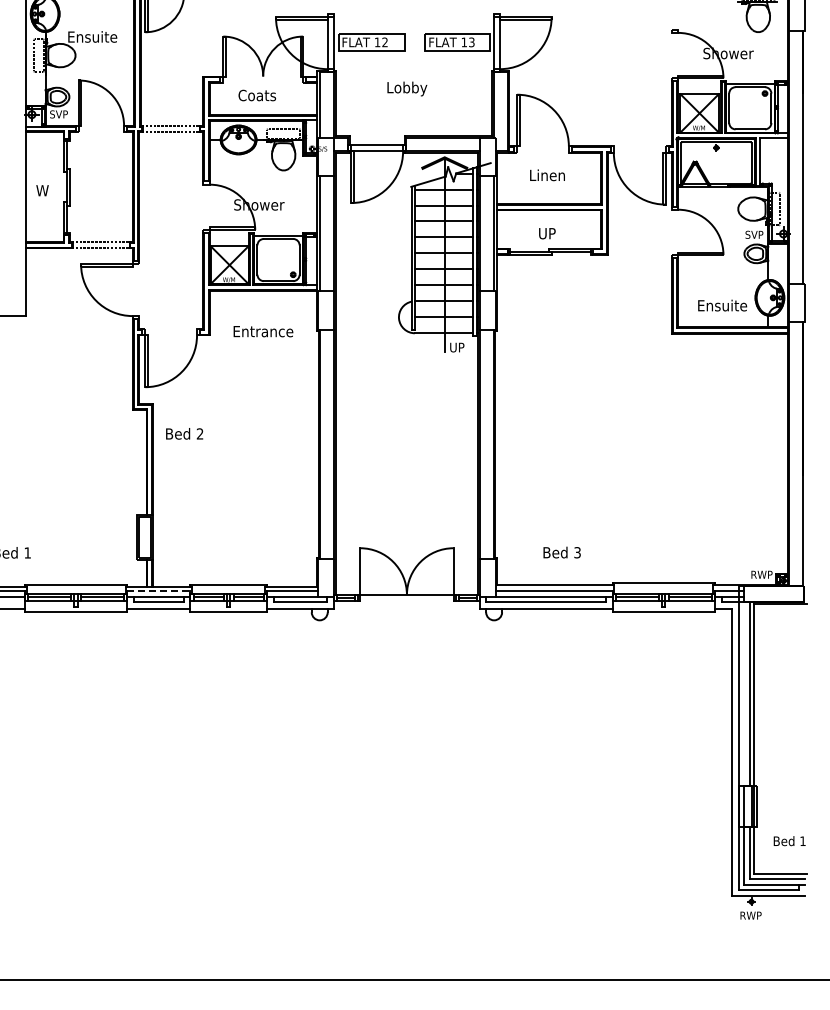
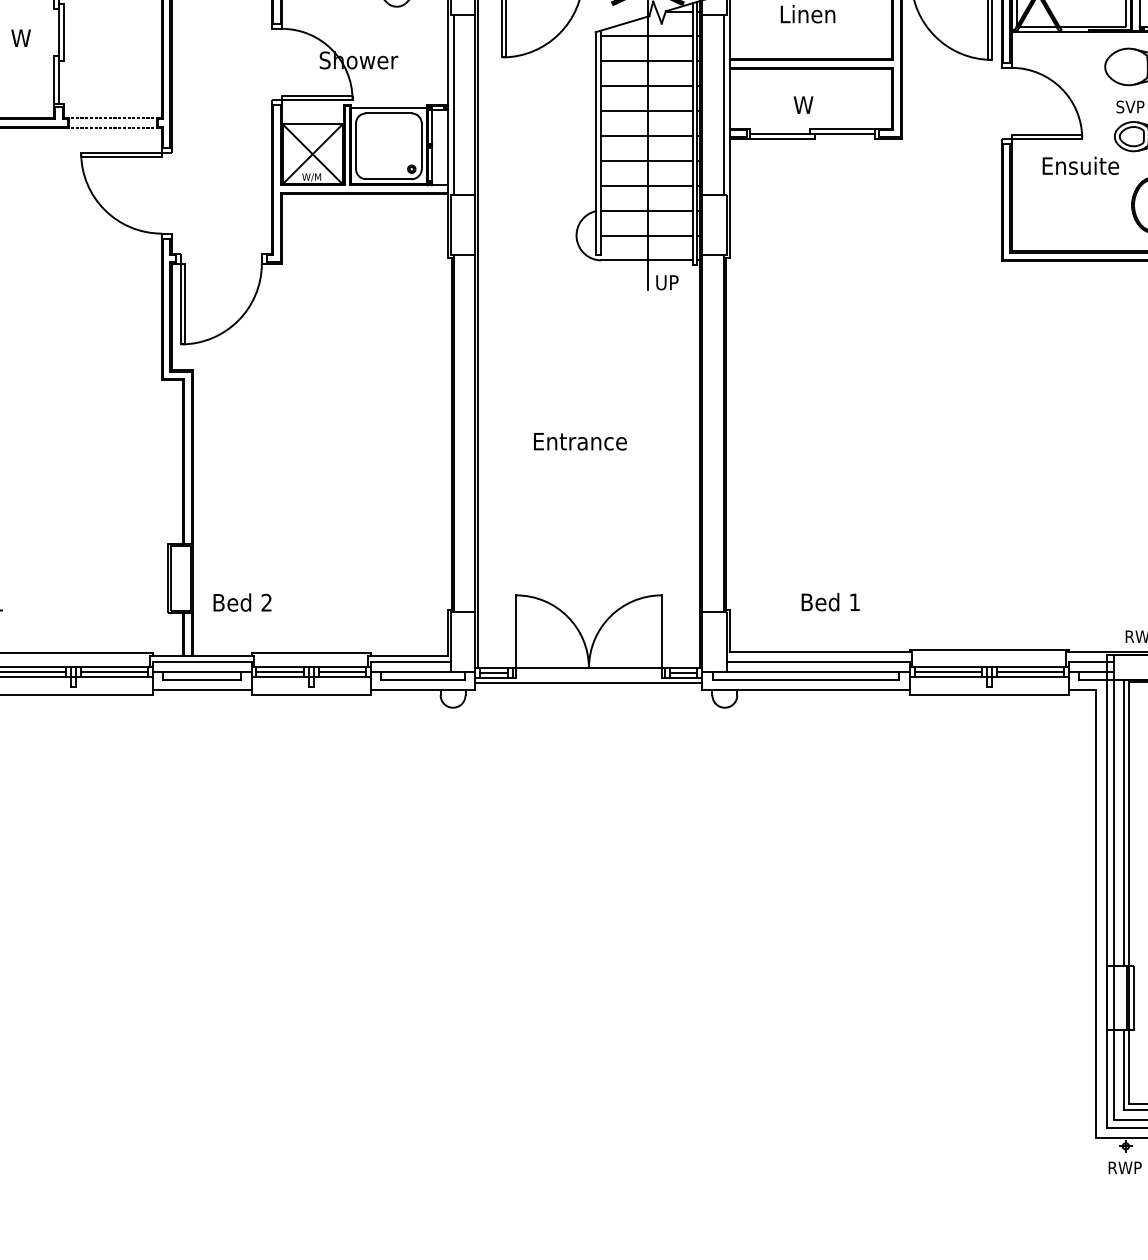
text: (546, 233) -> (806, 104), UP -> W
text: (722, 305) -> (1080, 165), moved
text: (263, 331) -> (580, 441), moved
text: (184, 433) -> (242, 602), moved
text: (577, 552) -> (854, 602), 3 -> 1
line: (158, 591) -> (201, 662), dashed -> solid
line: (406, 604) -> (588, 683), added
line: (743, 693) -> (1113, 821), added

